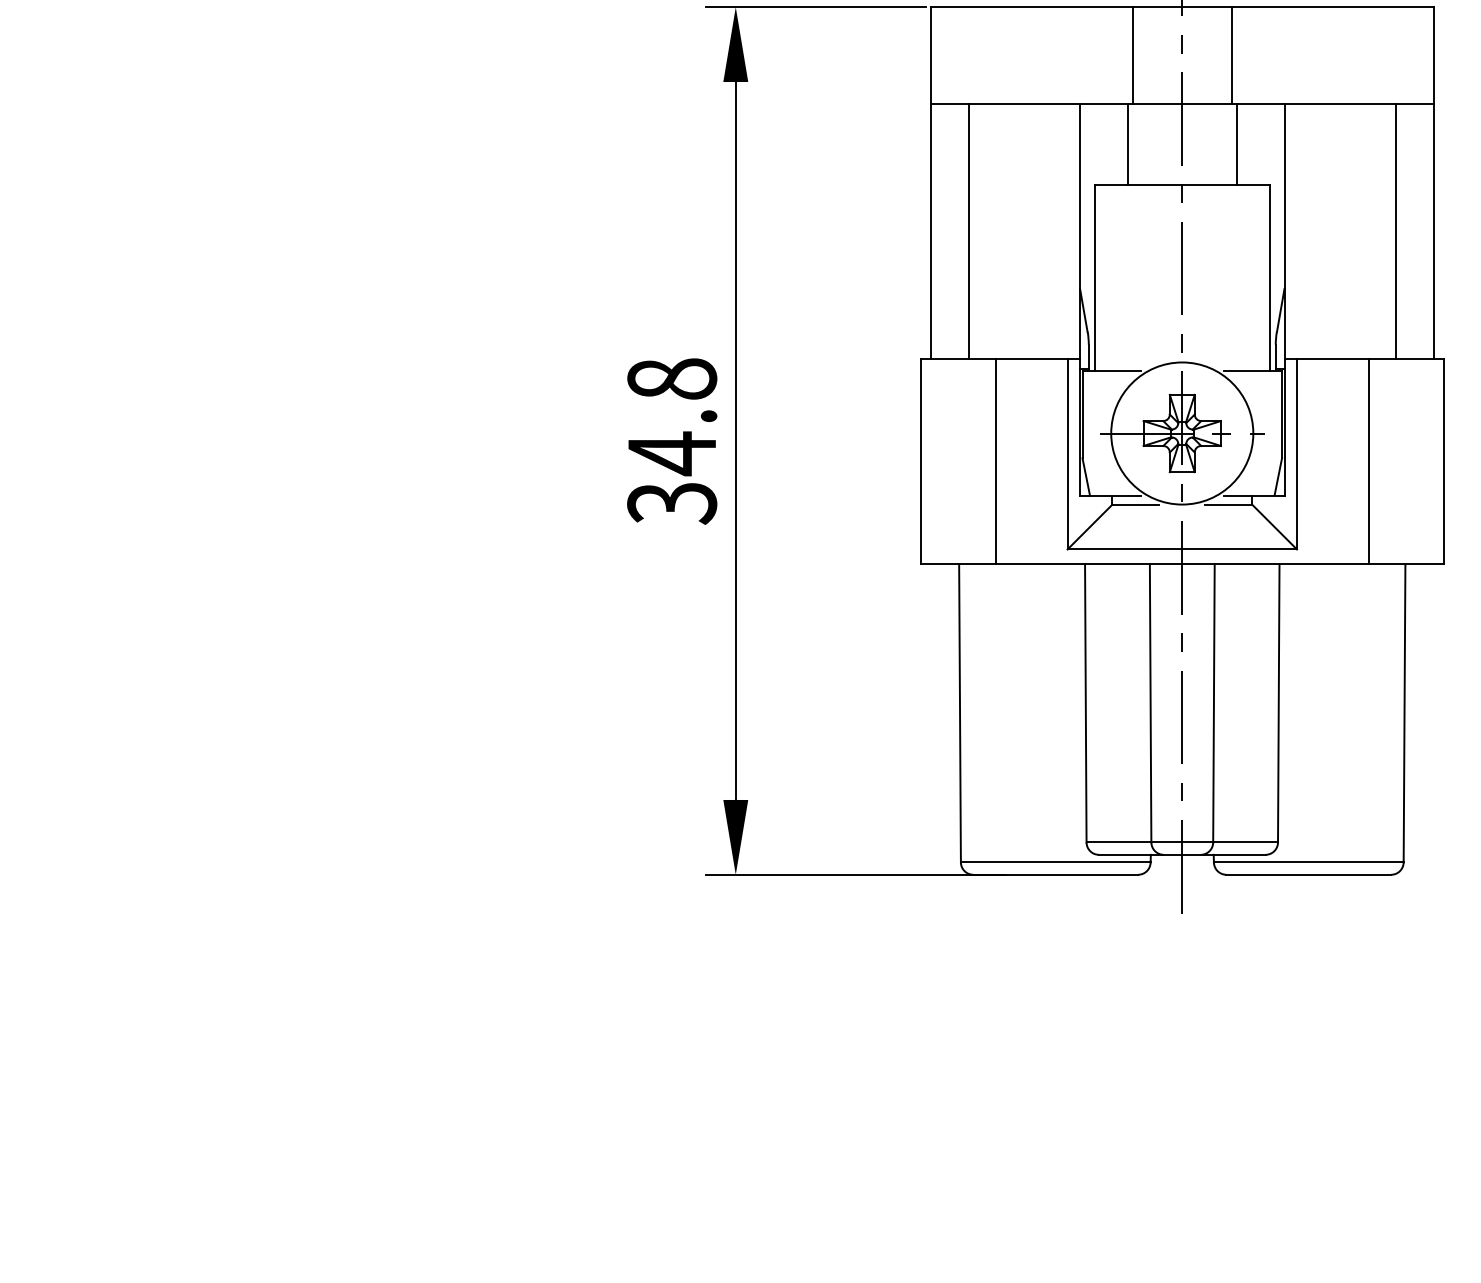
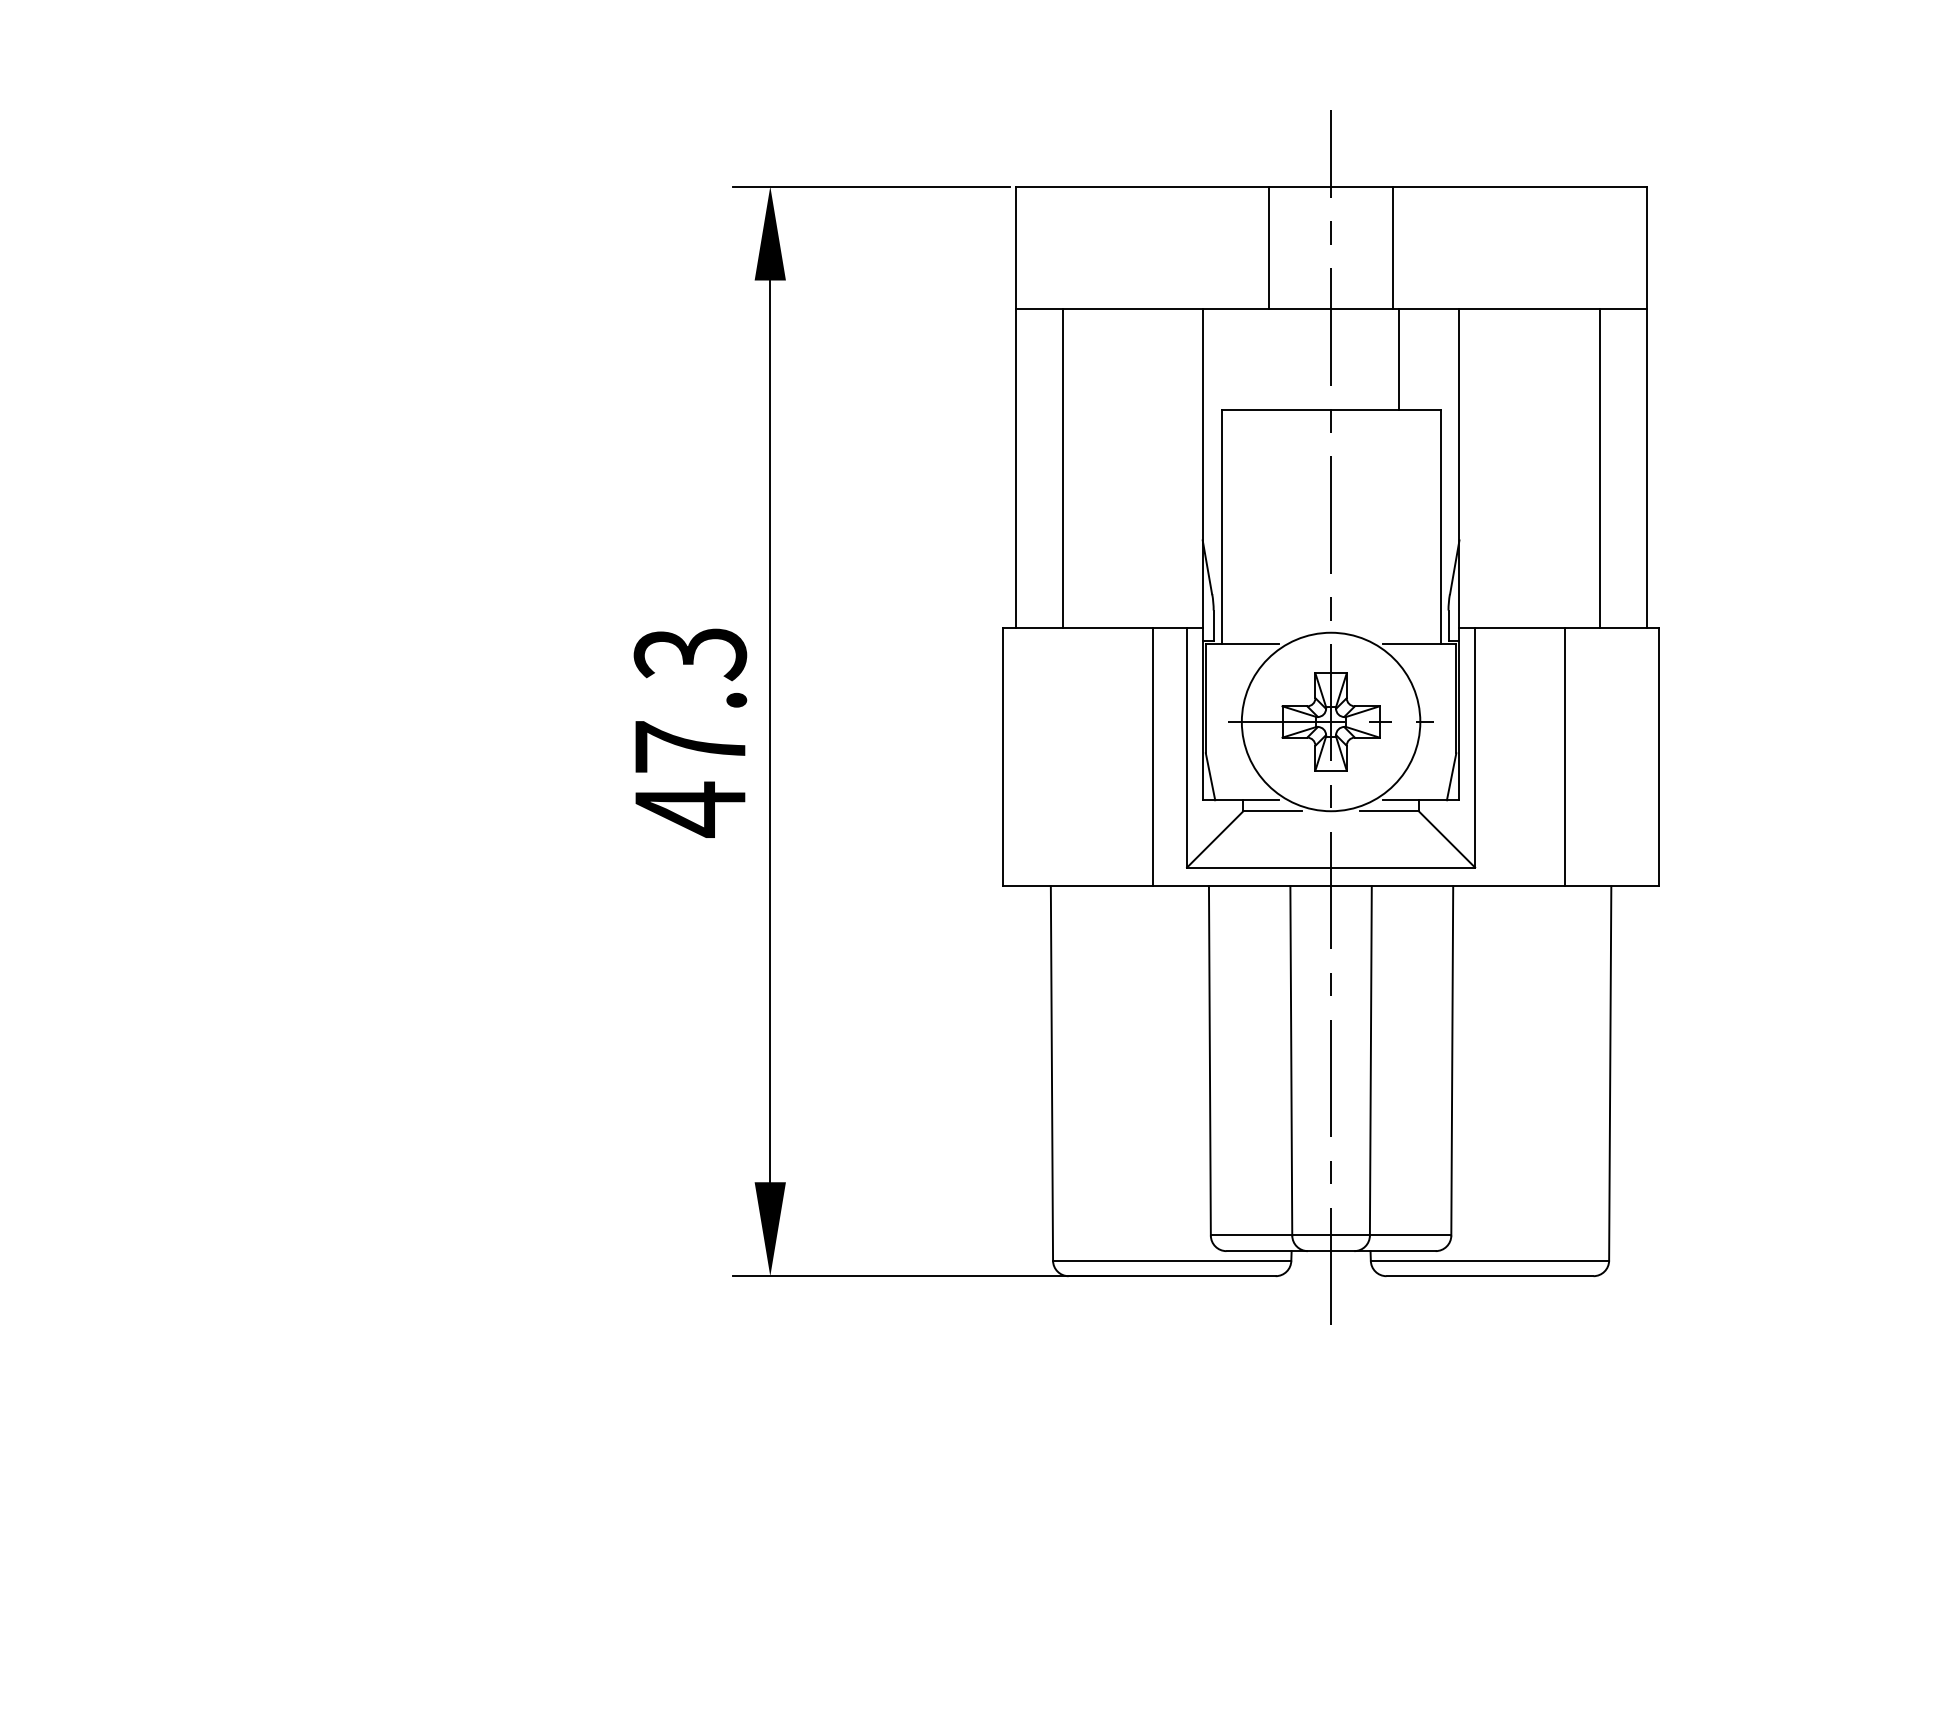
line: (1128, 144) -> (1263, 359), removed
text: (672, 441) -> (690, 732), 34.8 -> 47.3
line: (996, 461) -> (1153, 757), moved

